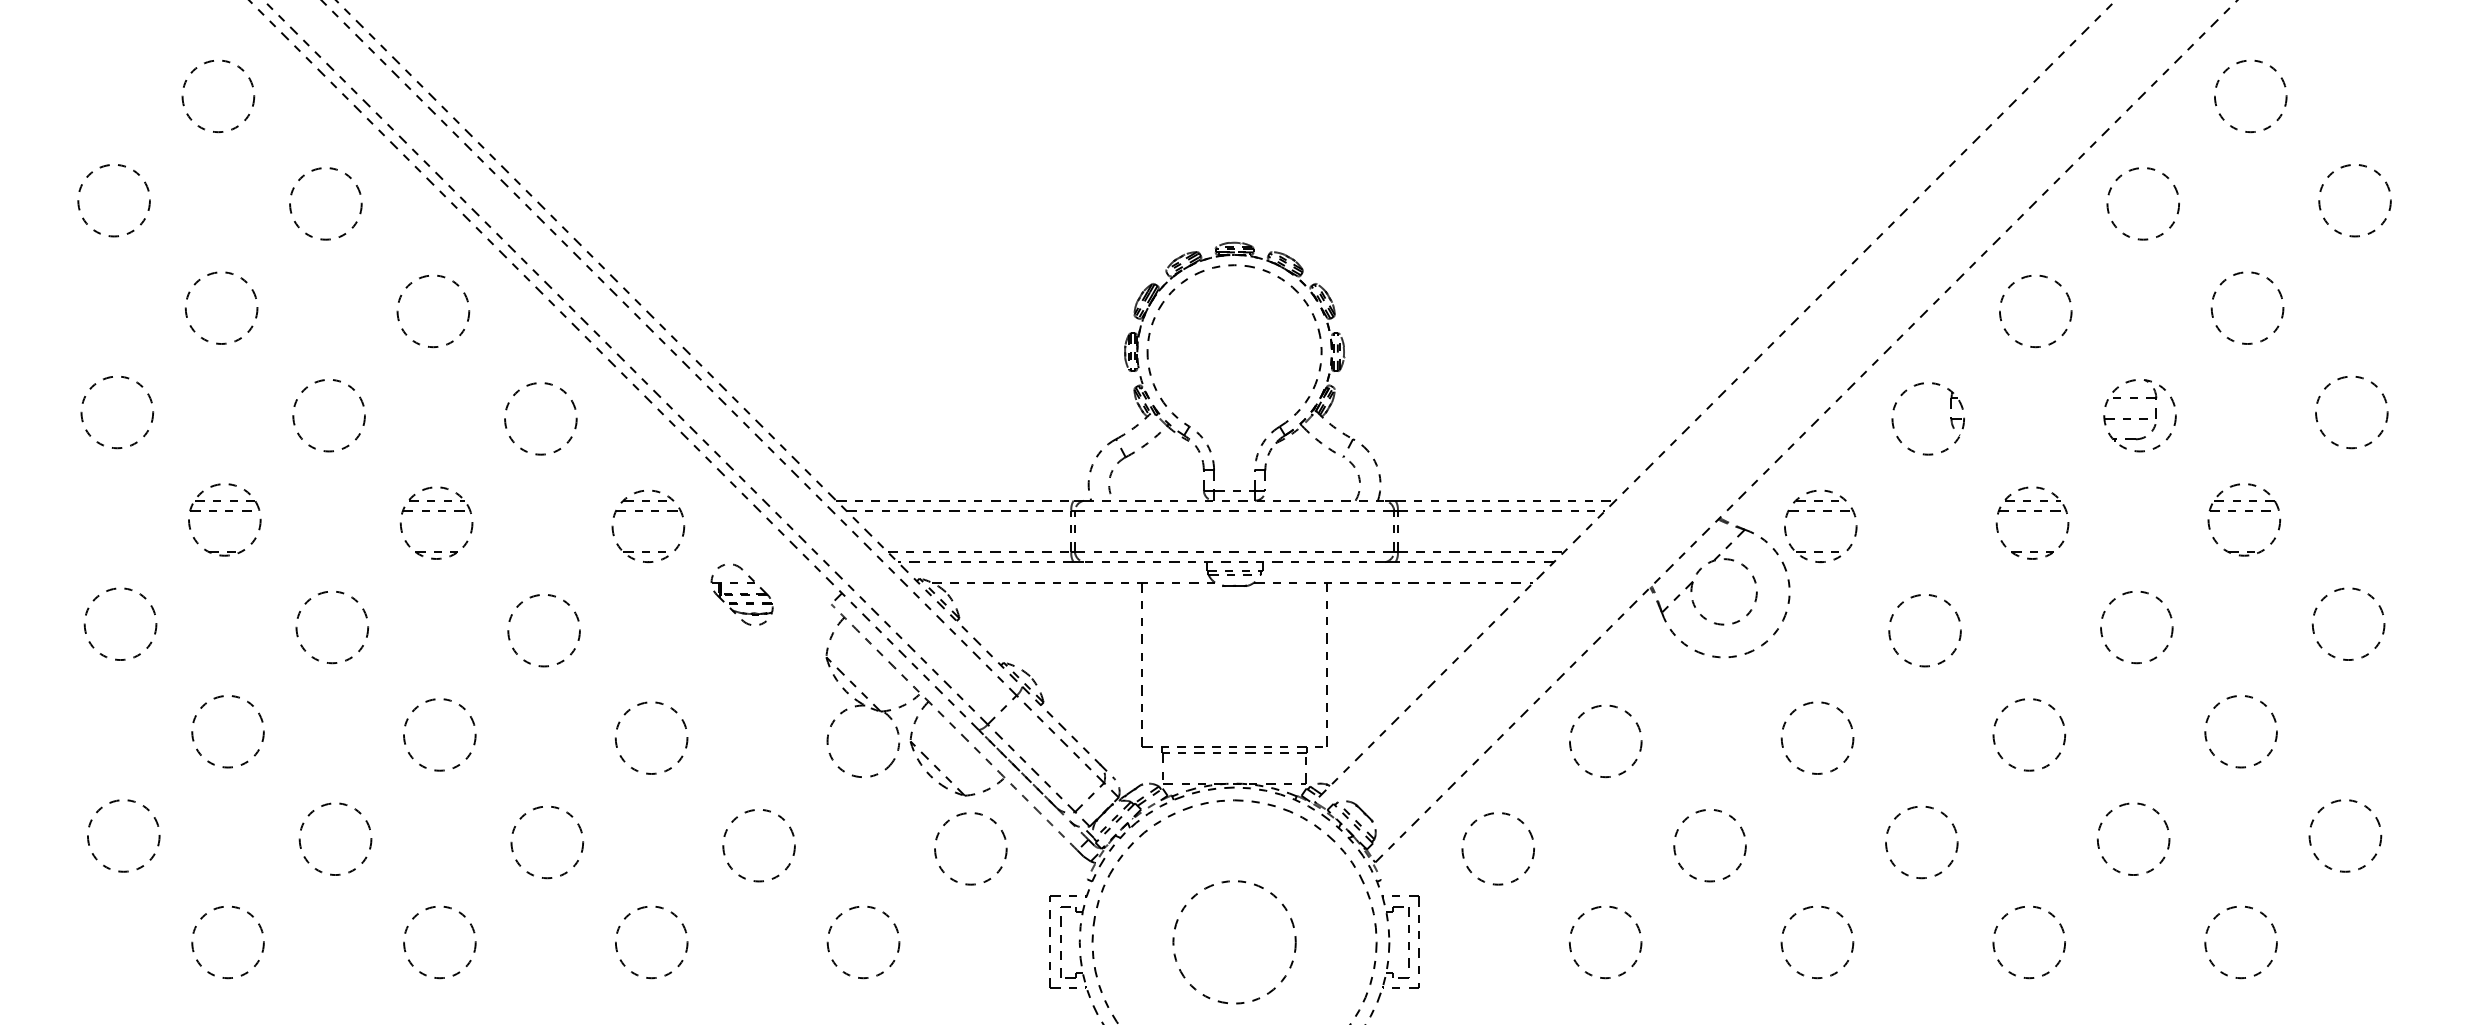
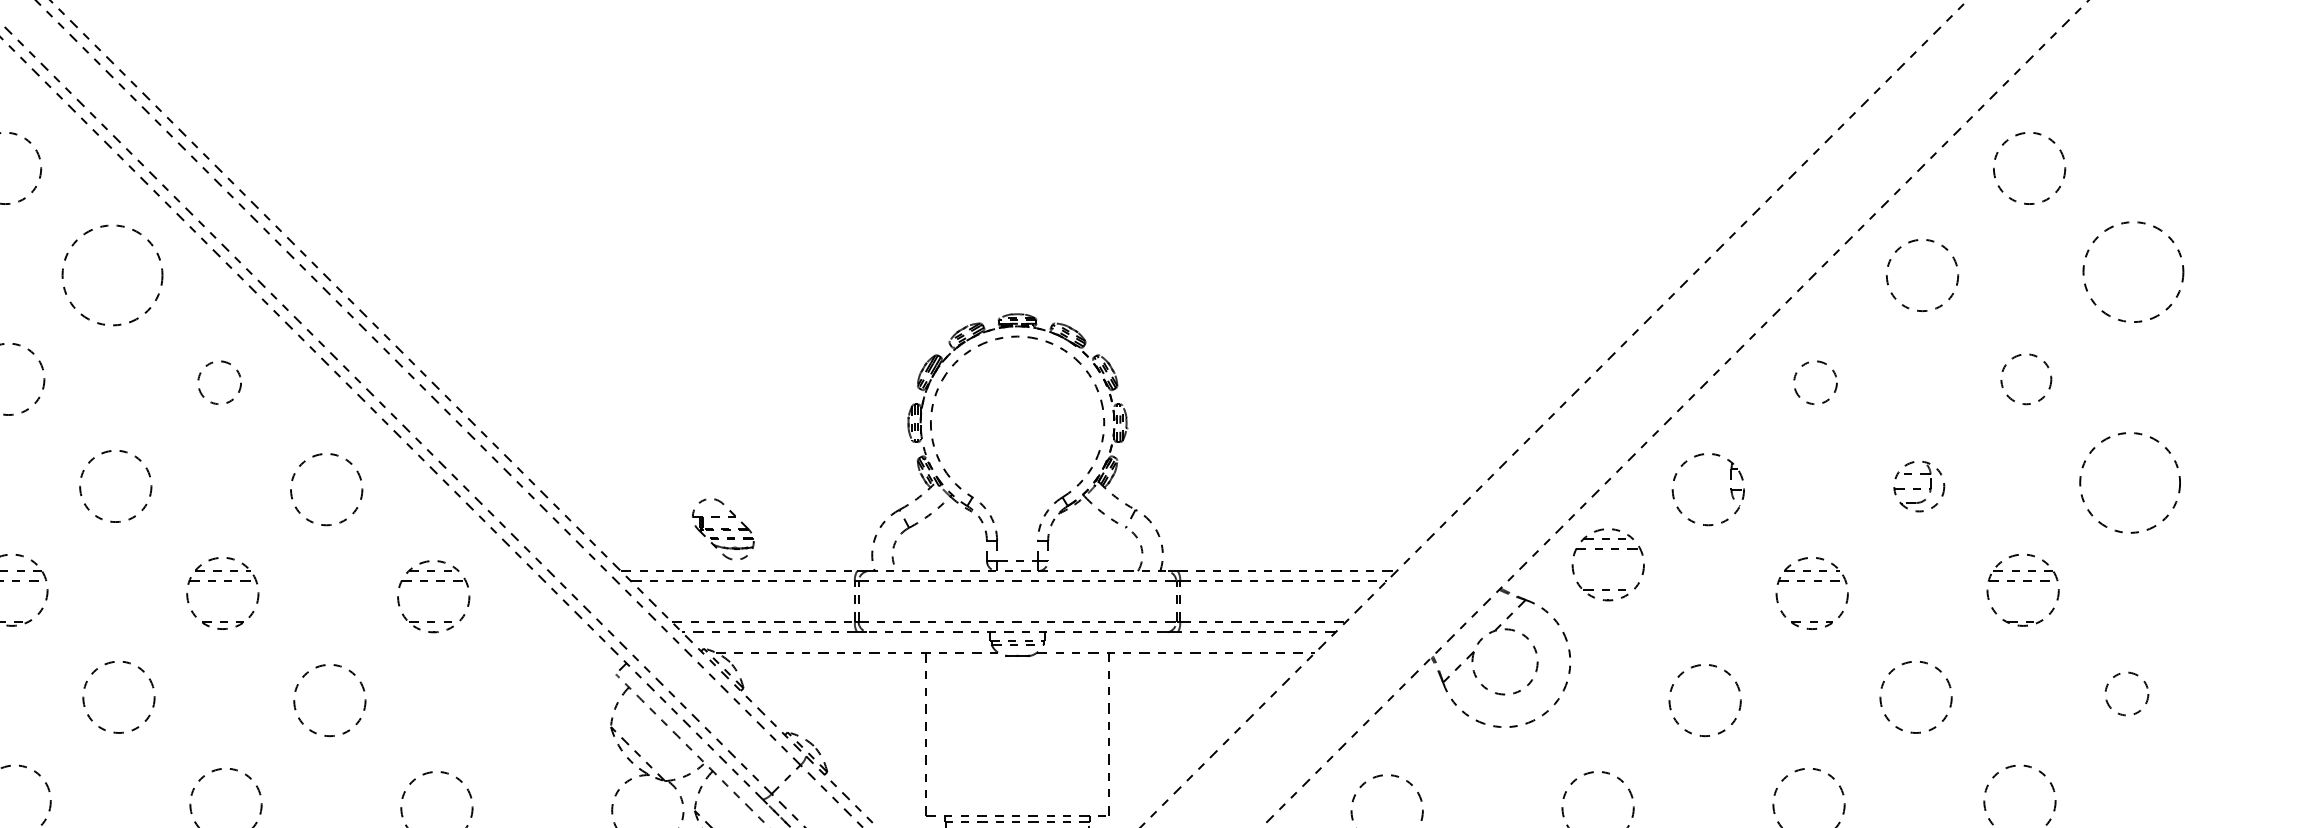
circle: (2354, 200) -> (2132, 272), size x1.4
circle: (325, 203) -> (112, 275), size x1.4
circle: (2247, 307) -> (2026, 378), size x0.7
circle: (433, 311) -> (219, 382), size x0.6
circle: (2035, 311) -> (1815, 382), size x0.6
circle: (2351, 412) -> (2129, 483), size x1.4
part: (2139, 415) -> (1918, 486), size x0.7
part: (1823, 511) -> (1611, 549), moved
part: (741, 594) -> (722, 529), moved
circle: (2348, 623) -> (2126, 693), size x0.6

